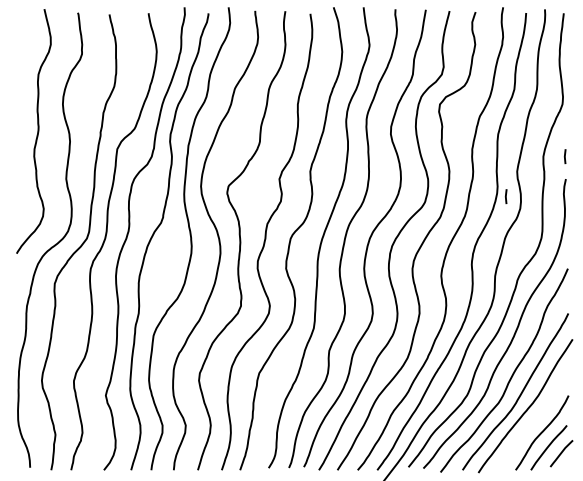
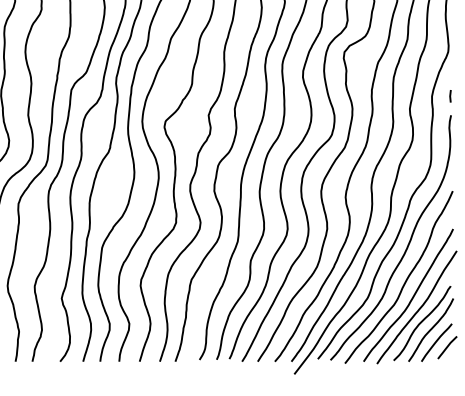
line: (505, 196) -> (399, 130), removed
curve: (531, 424) -> (421, 322), added

